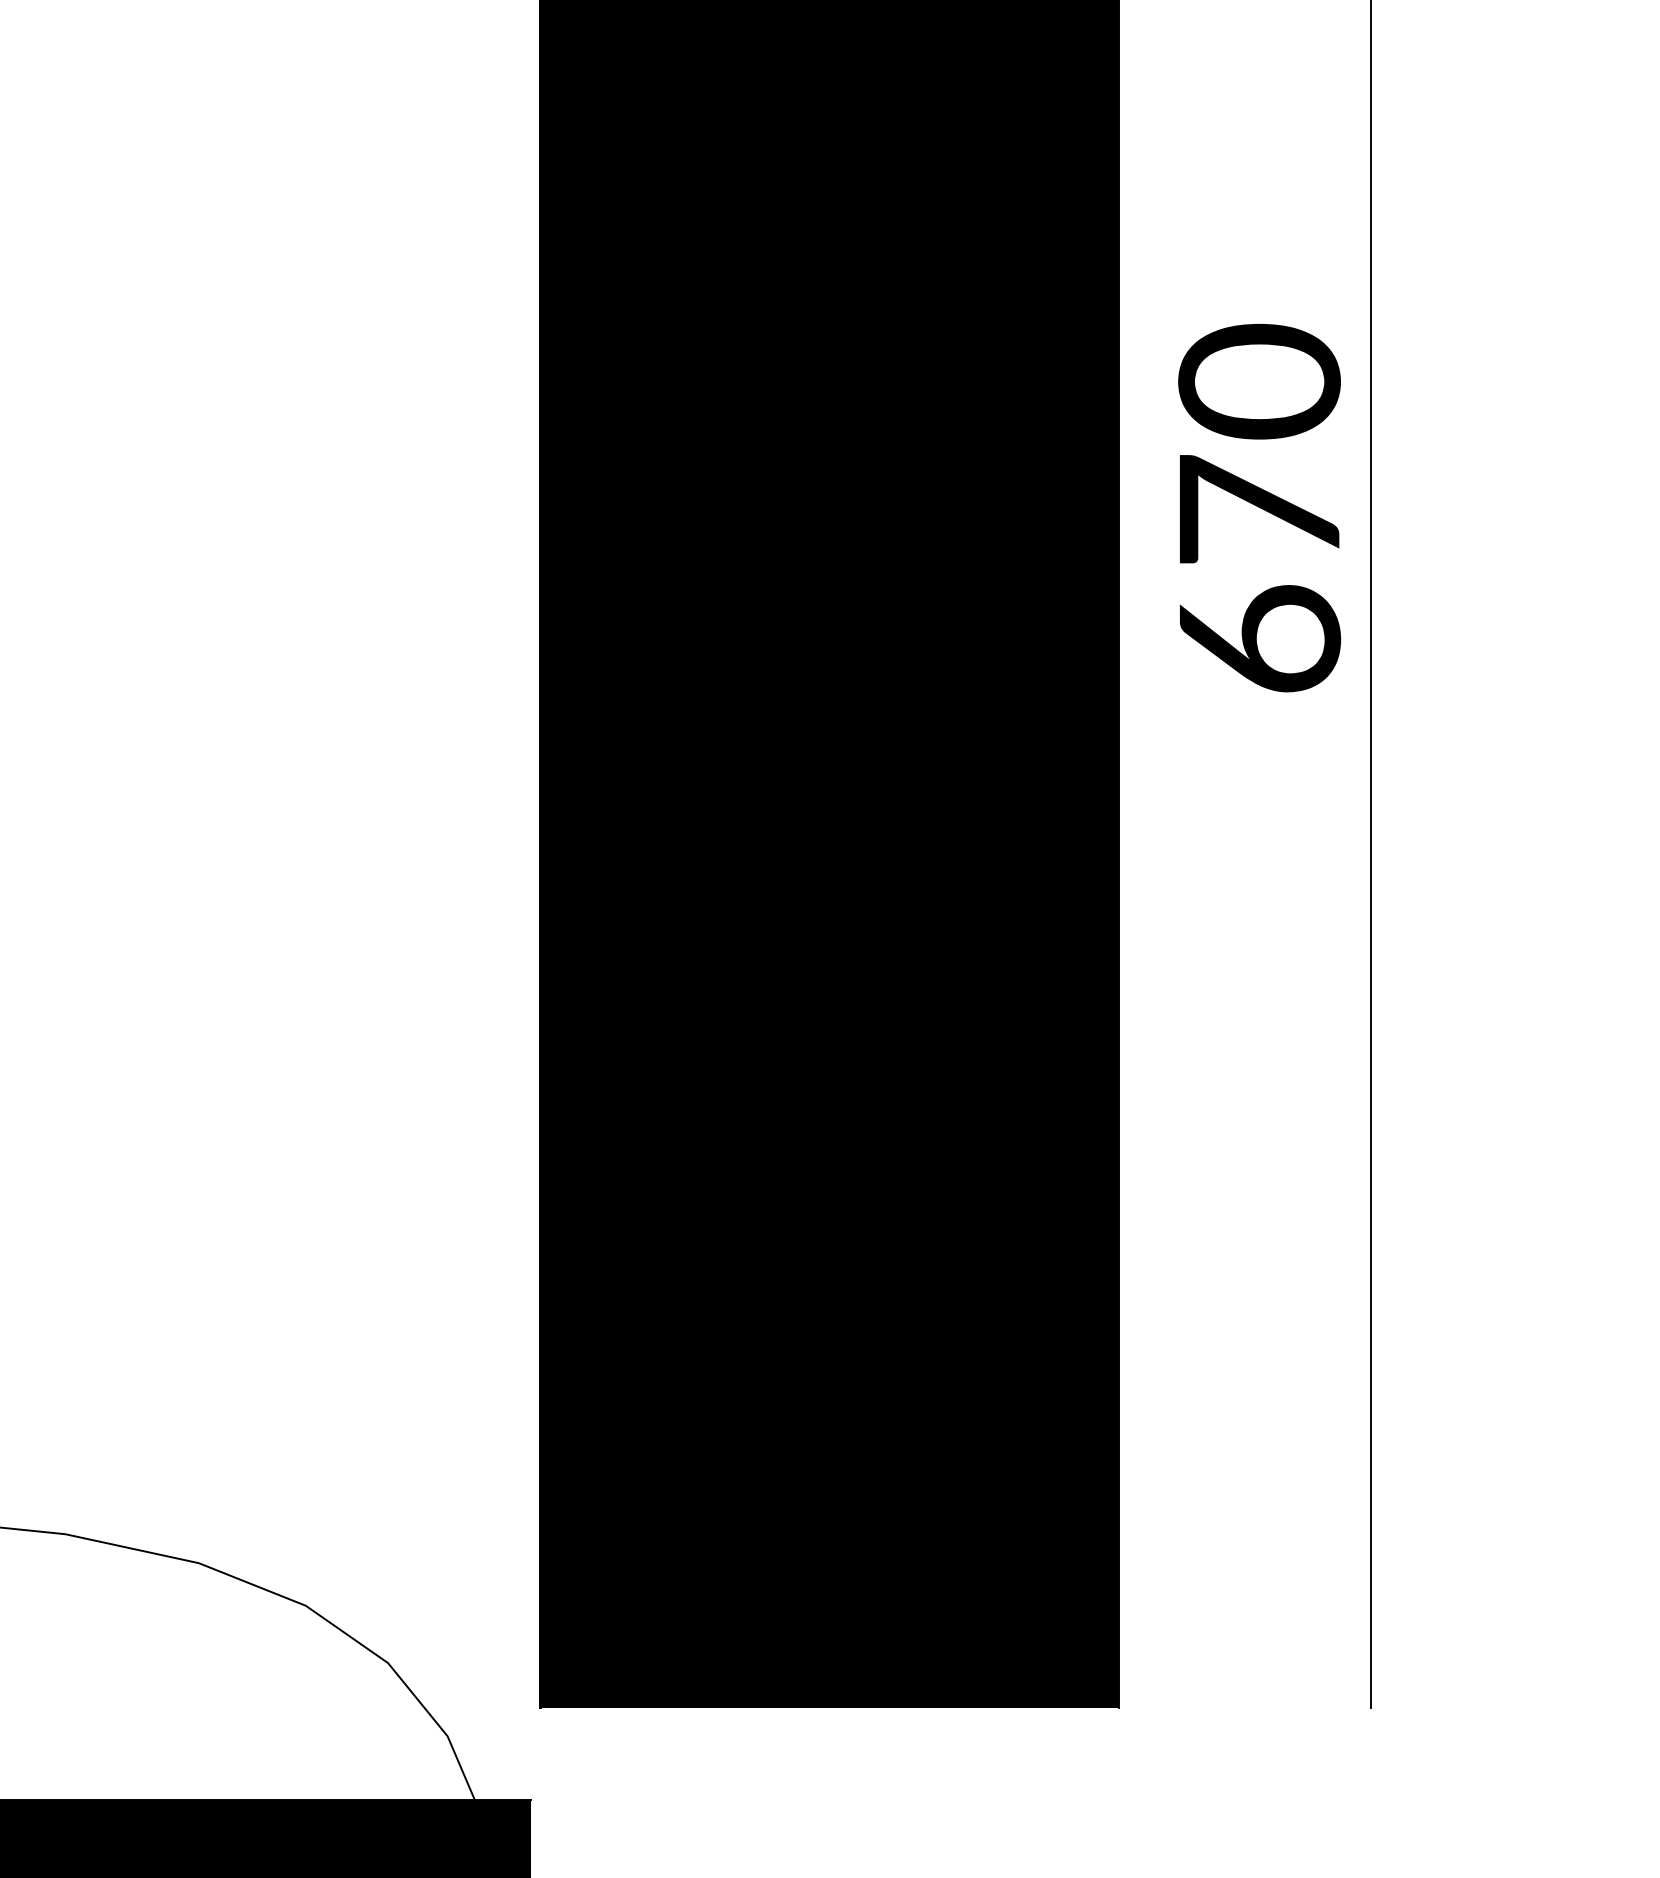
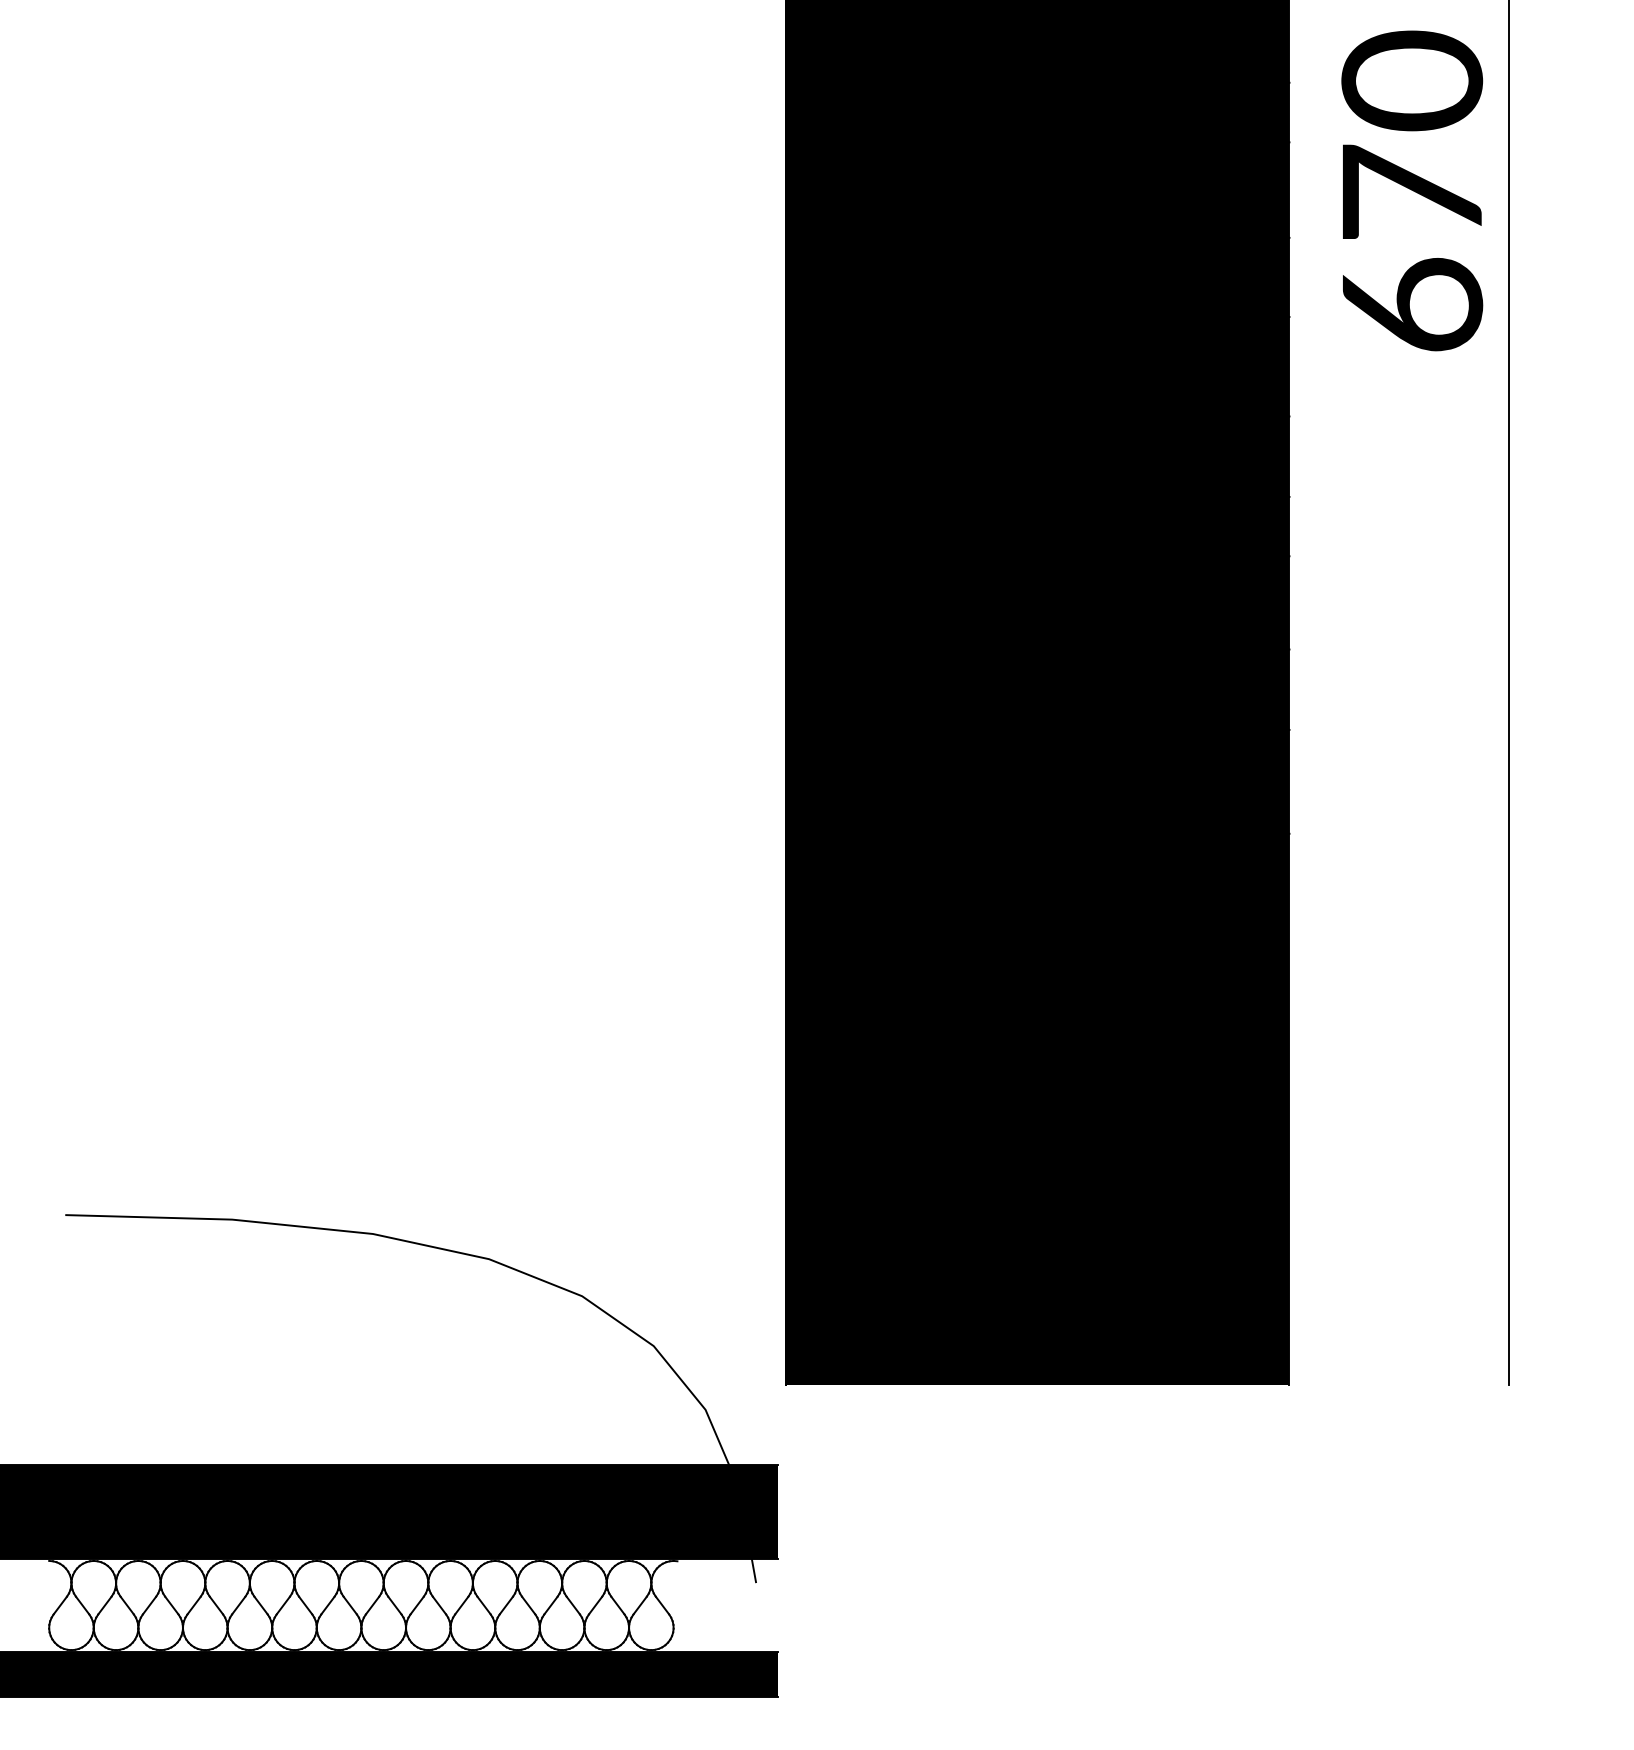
text: (1259, 507) -> (1412, 190), moved

